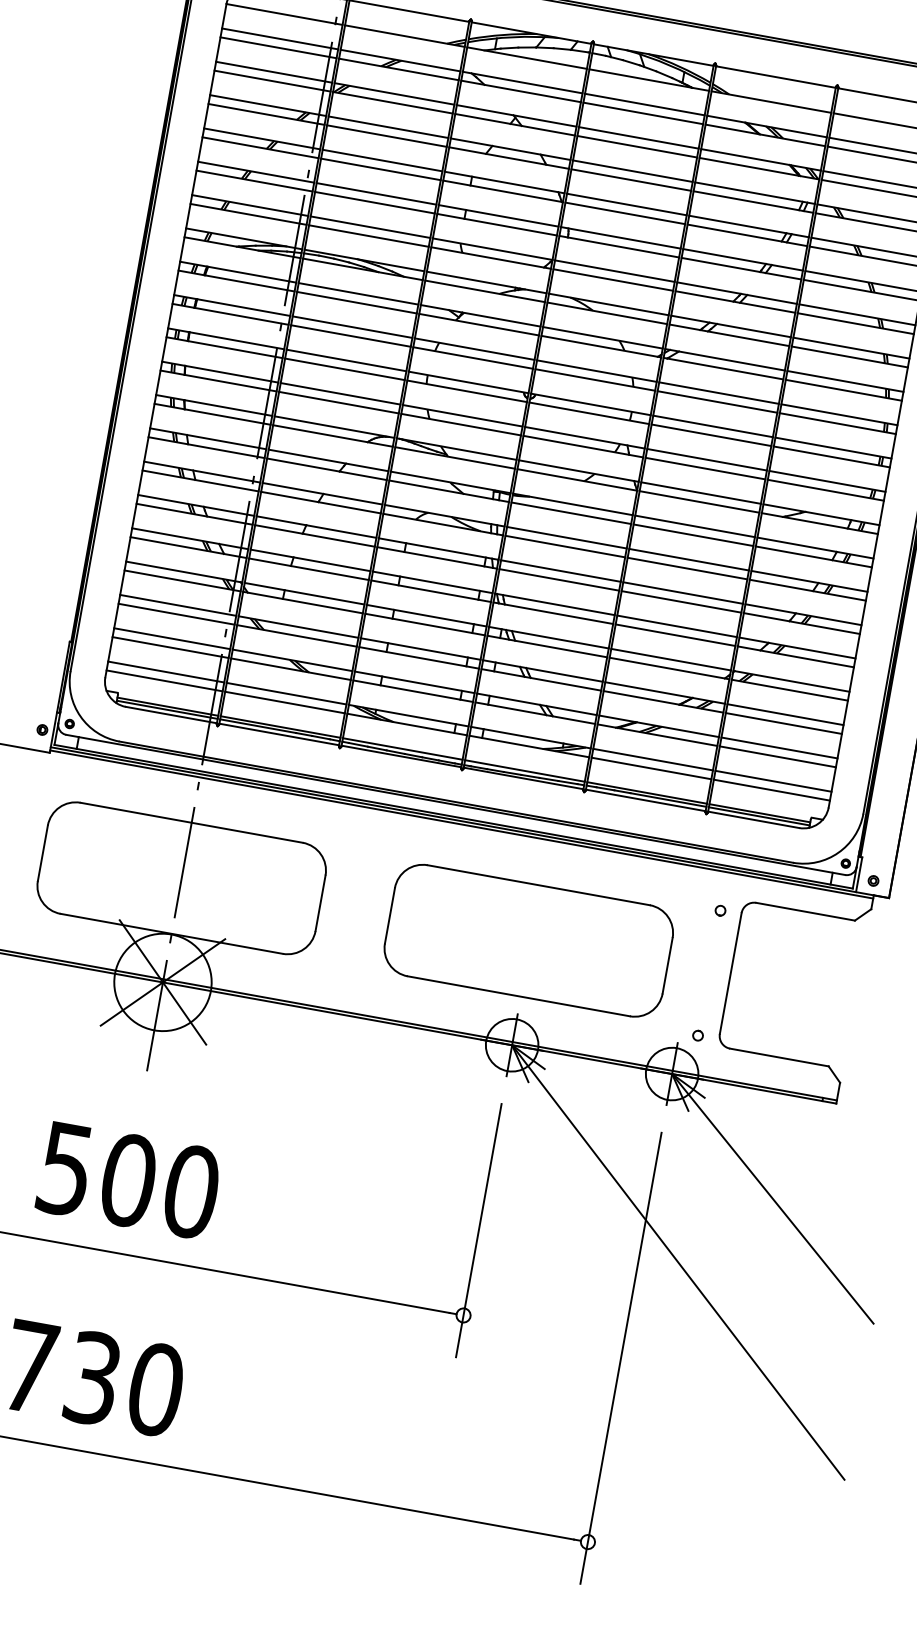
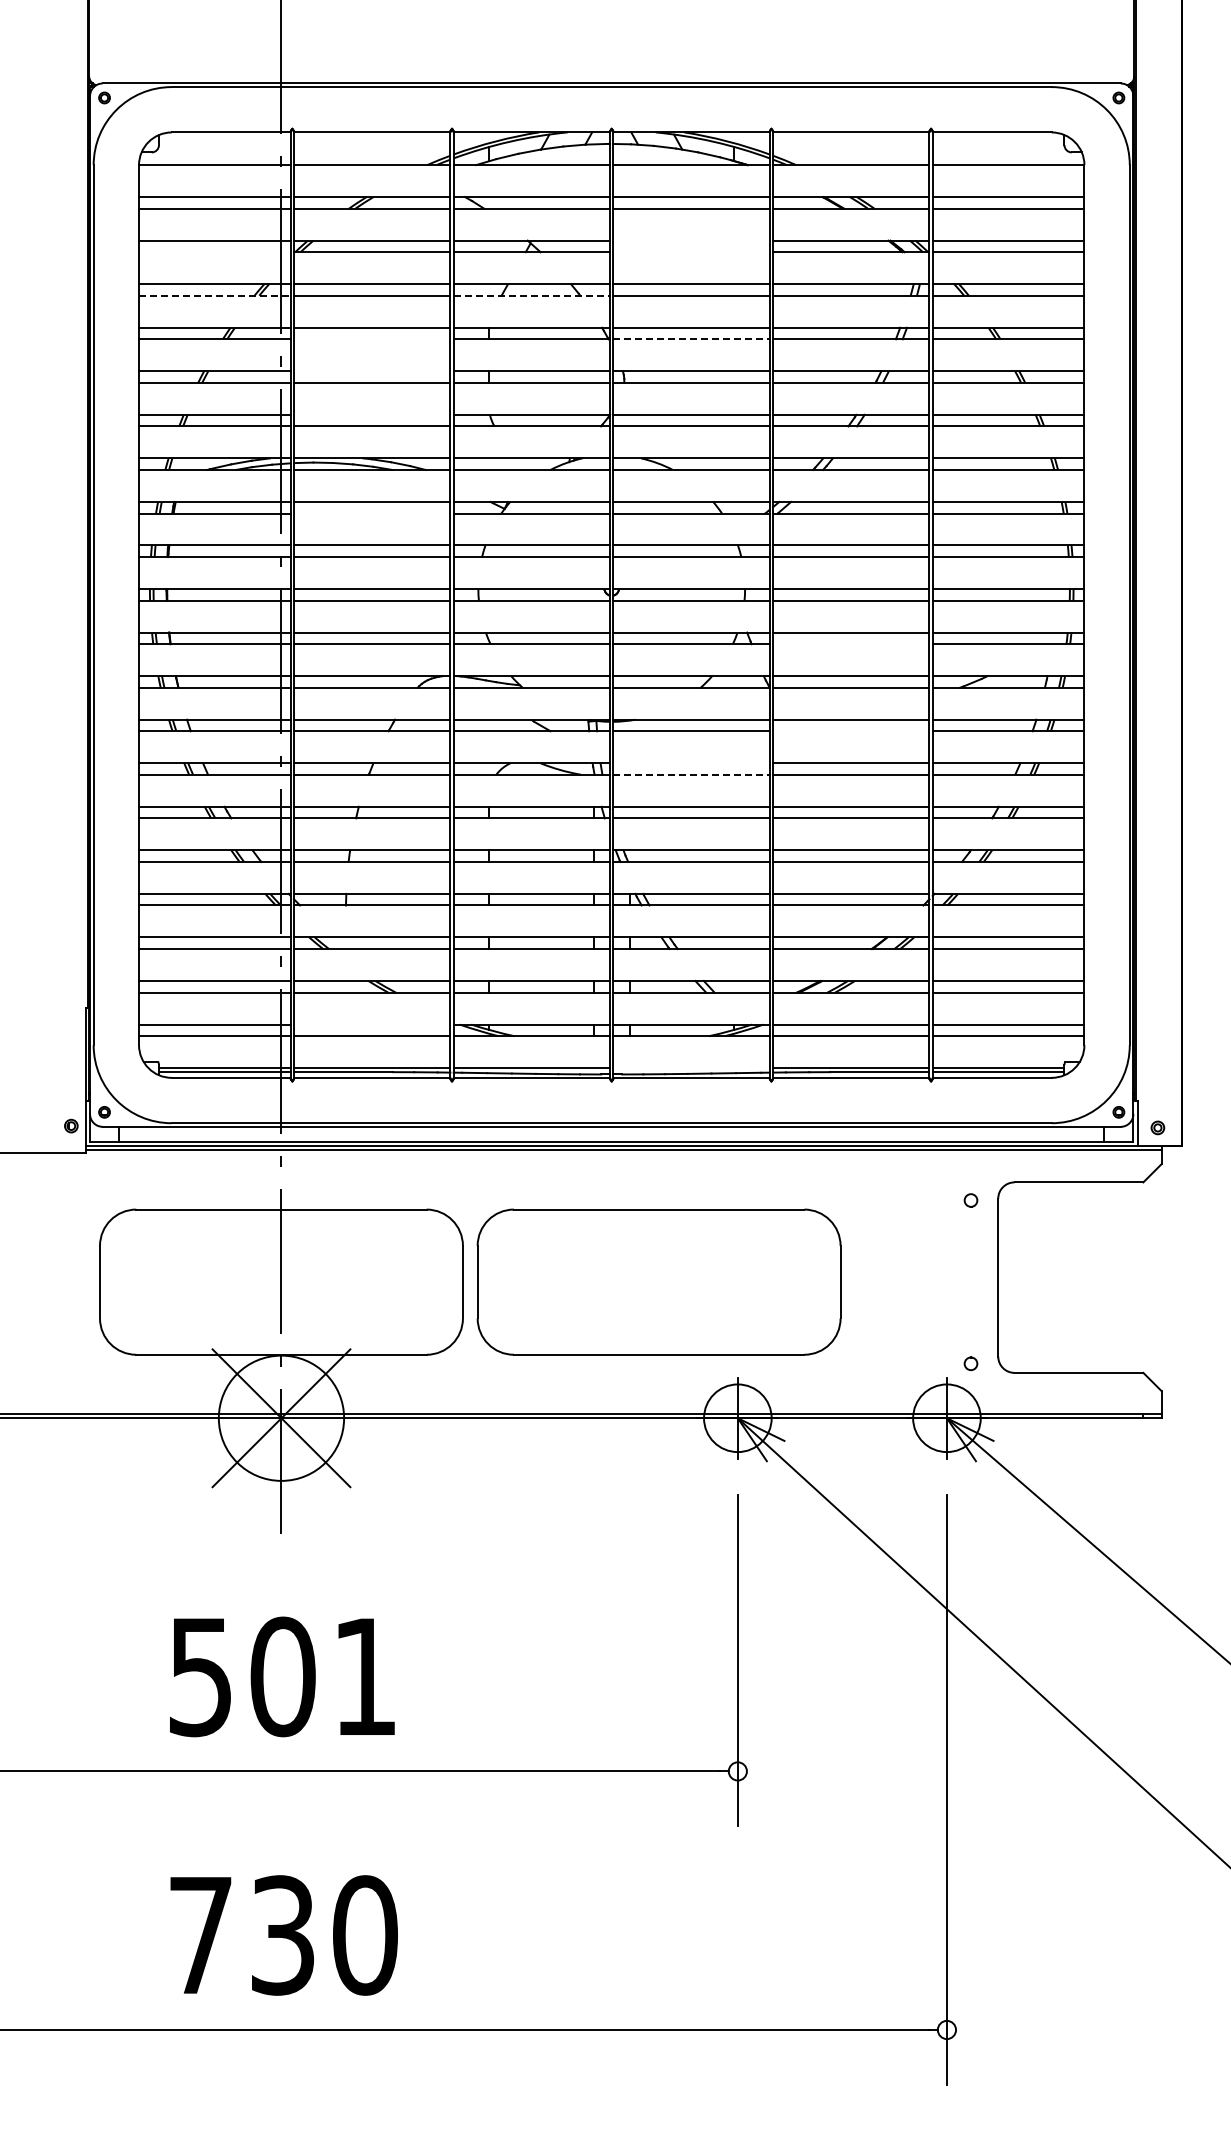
line: (272, 81) -> (214, 252), removed
line: (266, 114) -> (214, 295), solid -> dashed
line: (638, 137) -> (691, 240), removed
line: (637, 146) -> (691, 252), removed
line: (509, 157) -> (532, 295), solid -> dashed
line: (381, 169) -> (372, 339), removed
line: (376, 194) -> (372, 371), removed
line: (625, 213) -> (692, 339), solid -> dashed
line: (370, 226) -> (372, 414), removed
line: (357, 302) -> (372, 513), removed
line: (705, 468) -> (851, 644), removed
line: (693, 535) -> (851, 731), removed
line: (566, 537) -> (691, 763), removed
line: (566, 546) -> (692, 774), solid -> dashed
line: (286, 693) -> (372, 1024), removed
line: (524, 771) -> (691, 1068), removed
part: (528, 940) -> (658, 1281), moved
text: (191, 1191) -> (365, 1676), 500 -> 501

